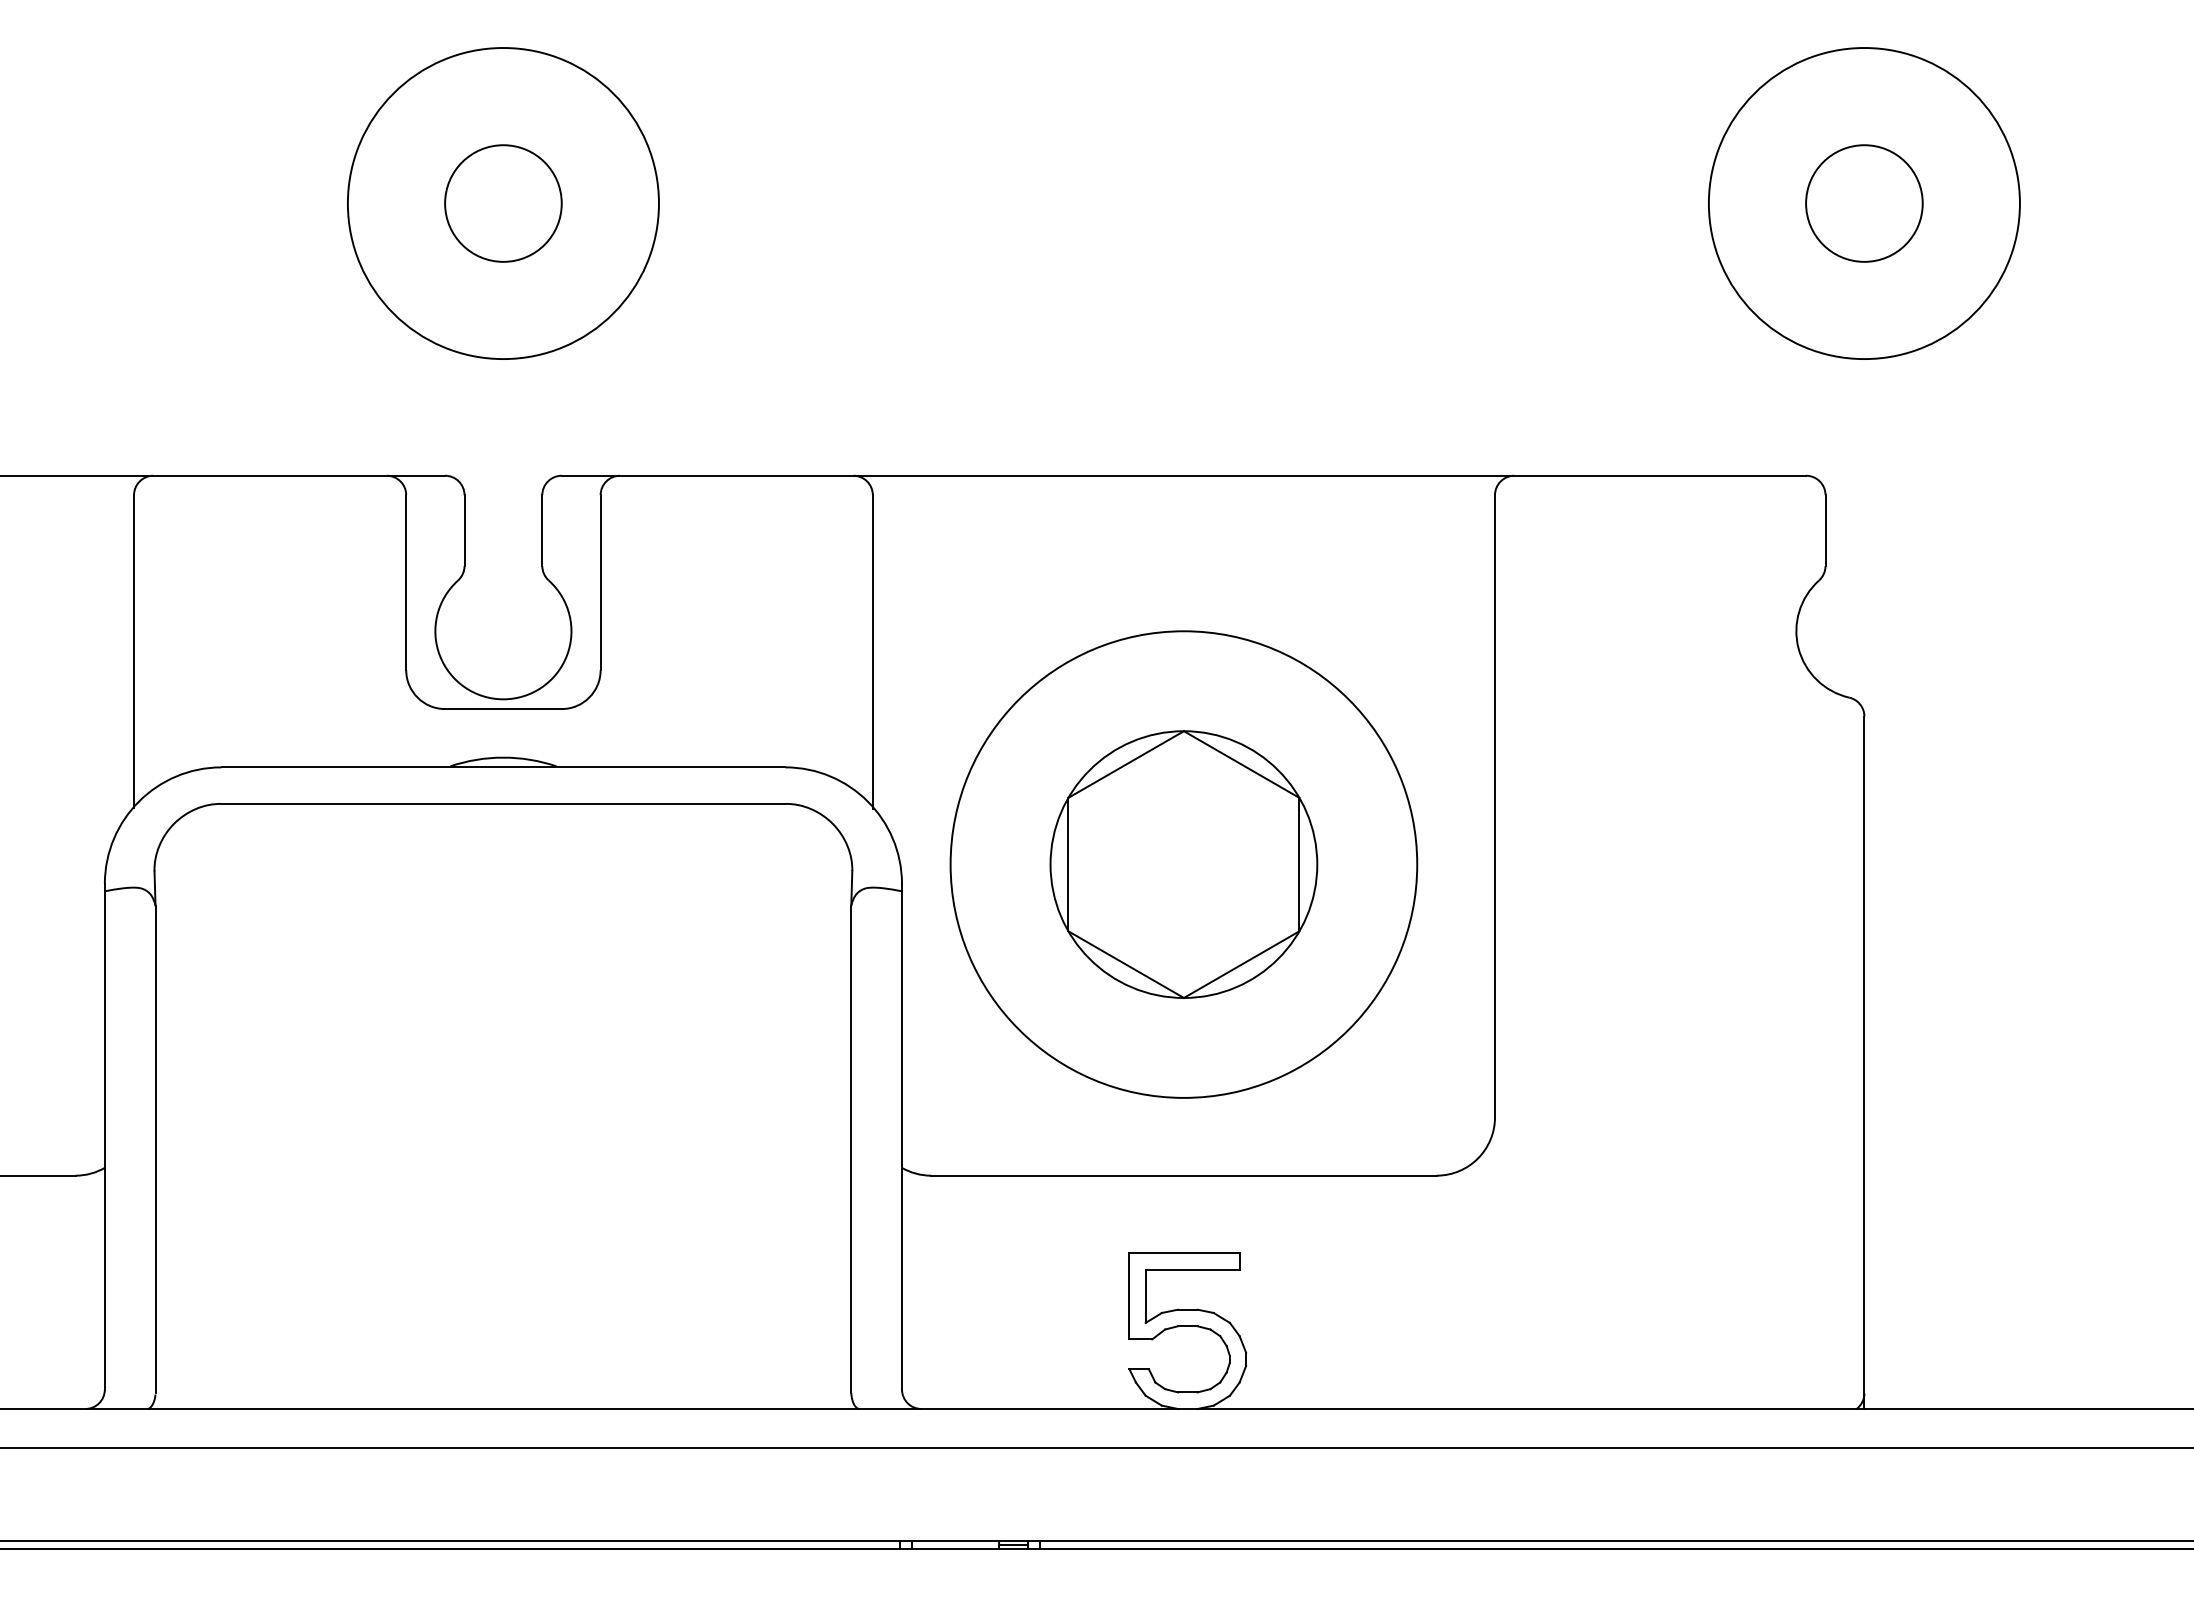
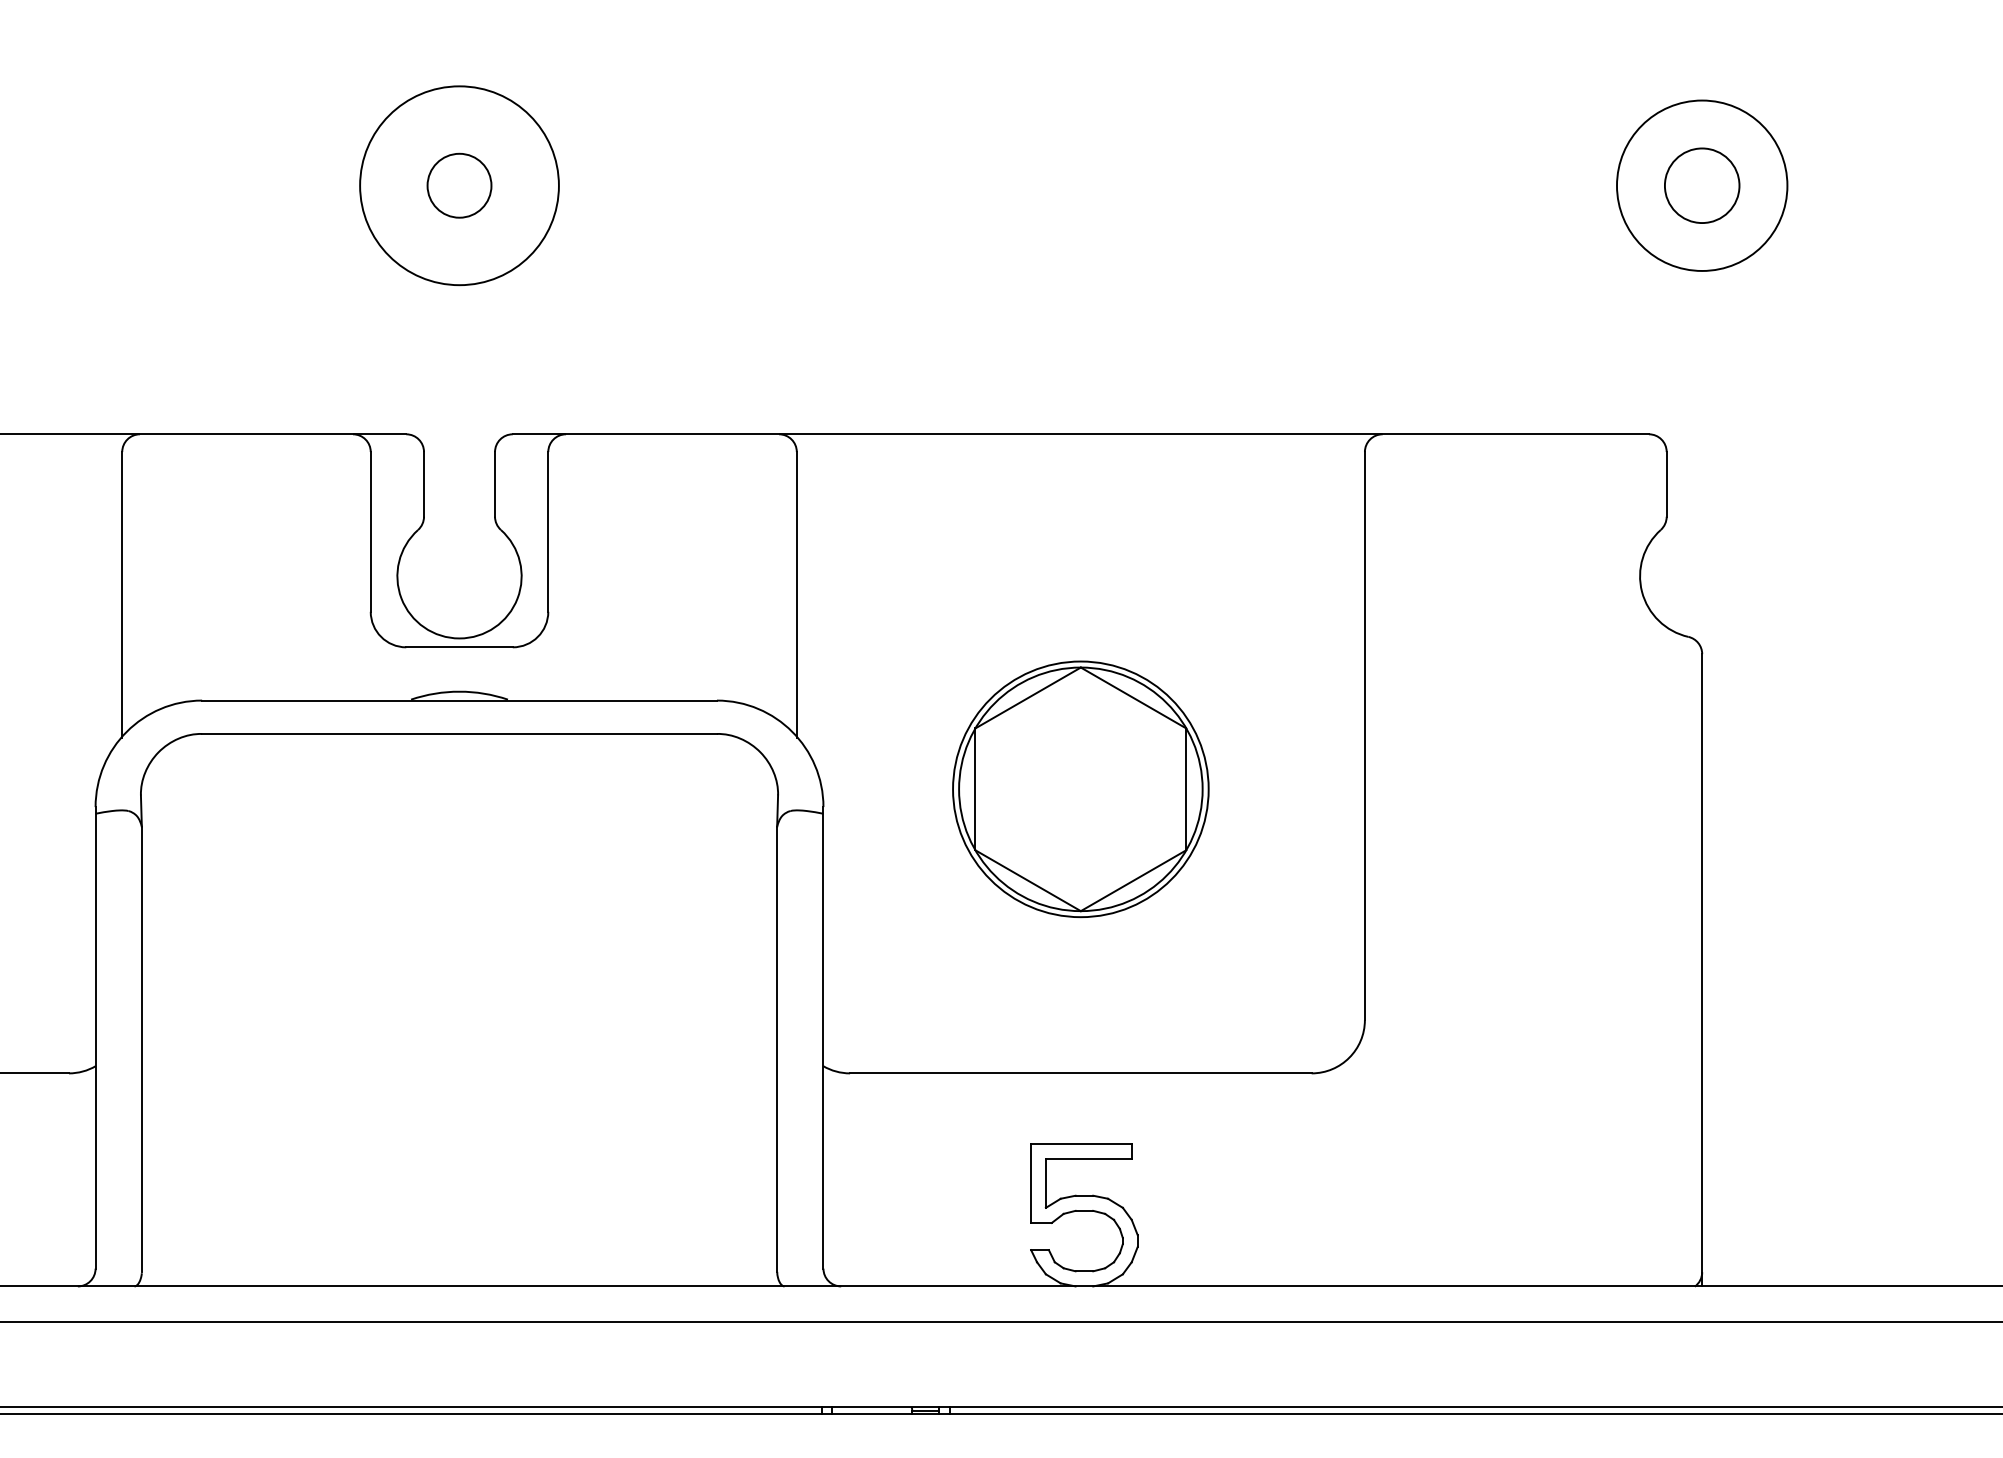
circle: (503, 203) -> (459, 185), size x0.6
circle: (503, 203) -> (459, 185), size x0.7
circle: (1863, 203) -> (1701, 185), size x0.7
circle: (1864, 203) -> (1702, 185), size x0.6
circle: (1183, 864) -> (1080, 789), size x0.6

